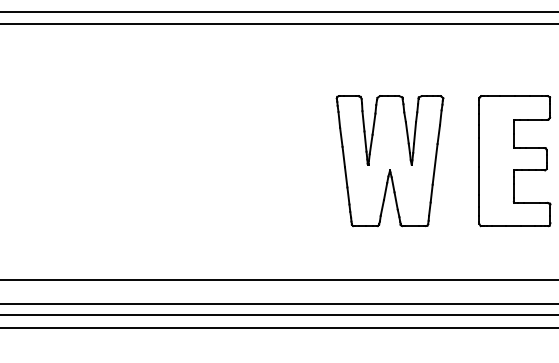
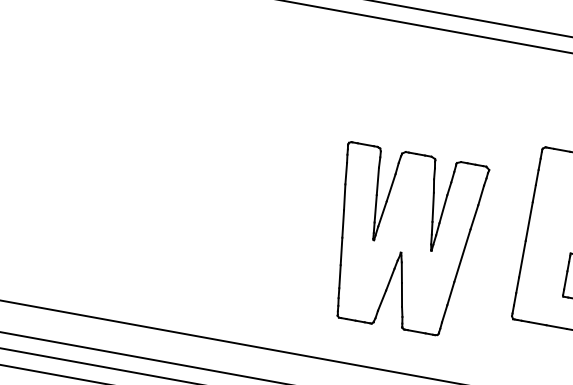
part: (389, 161) -> (402, 240), moved

